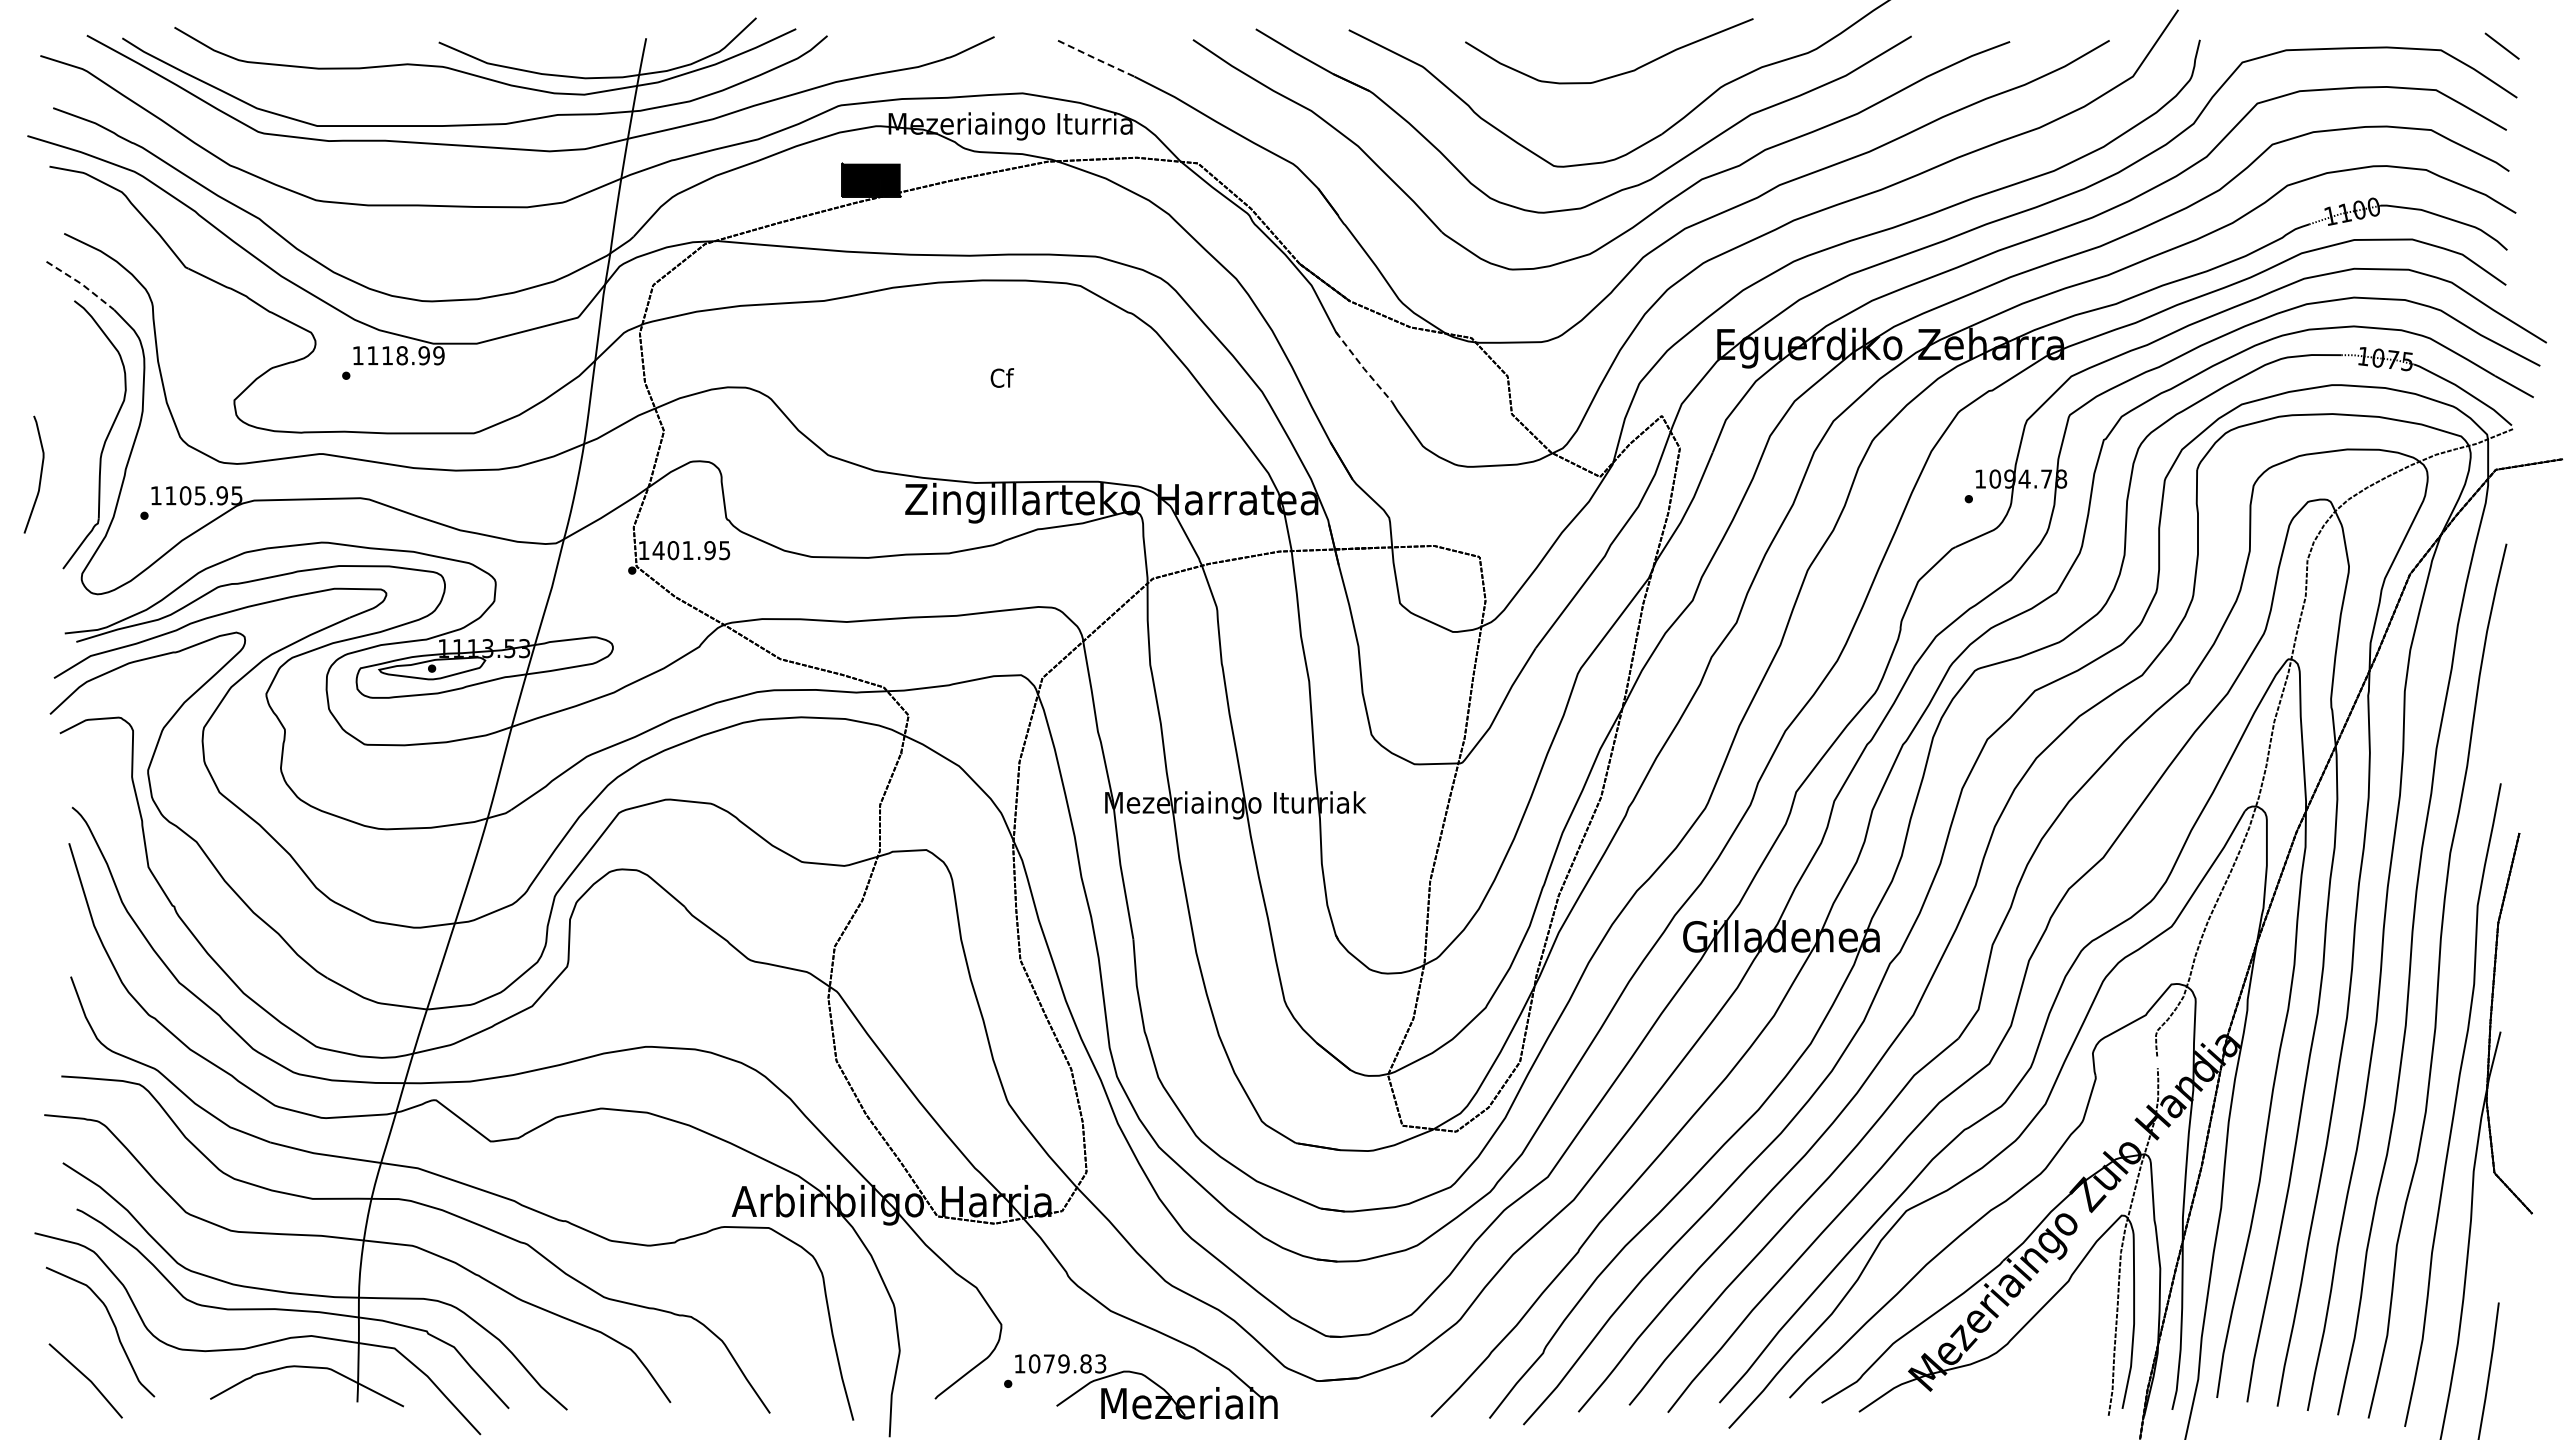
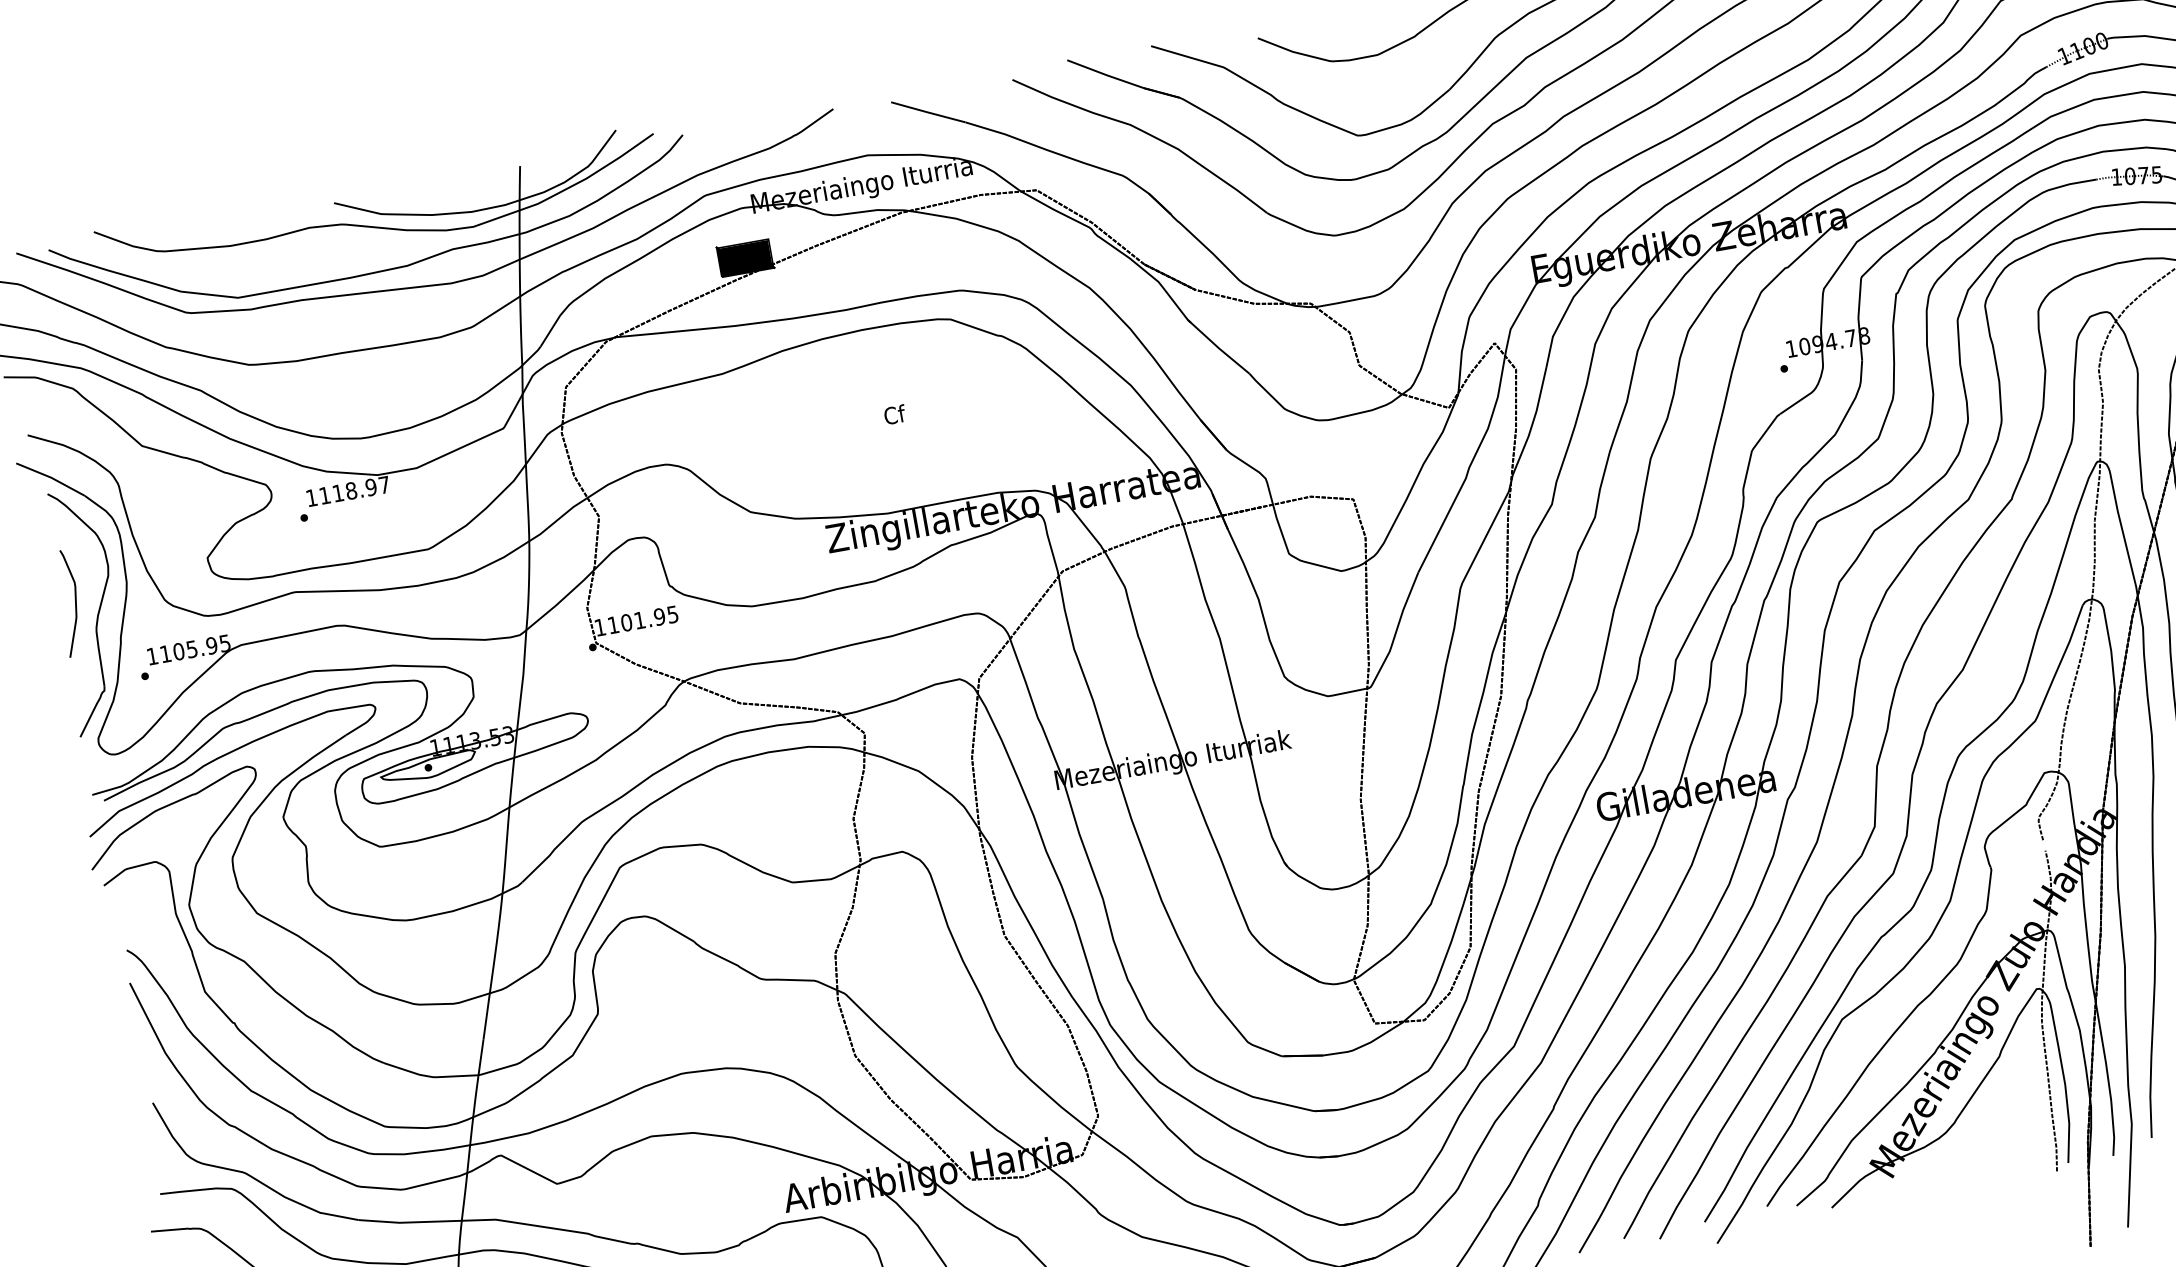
line: (1095, 58) -> (927, 112), dashed -> solid
line: (81, 283) -> (51, 477), dashed -> solid
text: (438, 355) -> (384, 484), 1118.99 -> 1118.97
line: (1363, 368) -> (1218, 348), dashed -> solid
curve: (39, 477) -> (74, 604), moved
text: (658, 550) -> (613, 625), 1401.95 -> 1101.95

